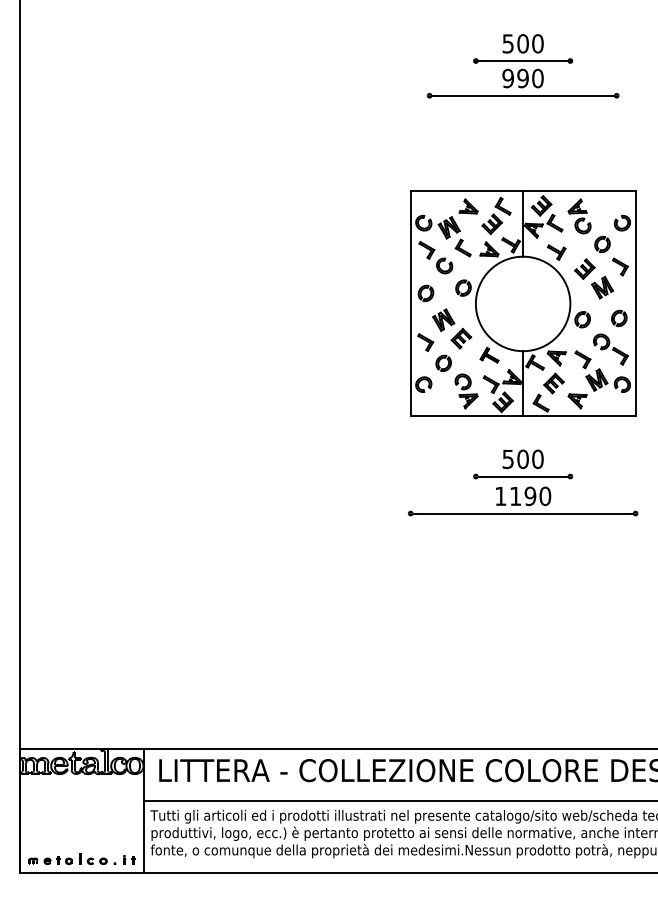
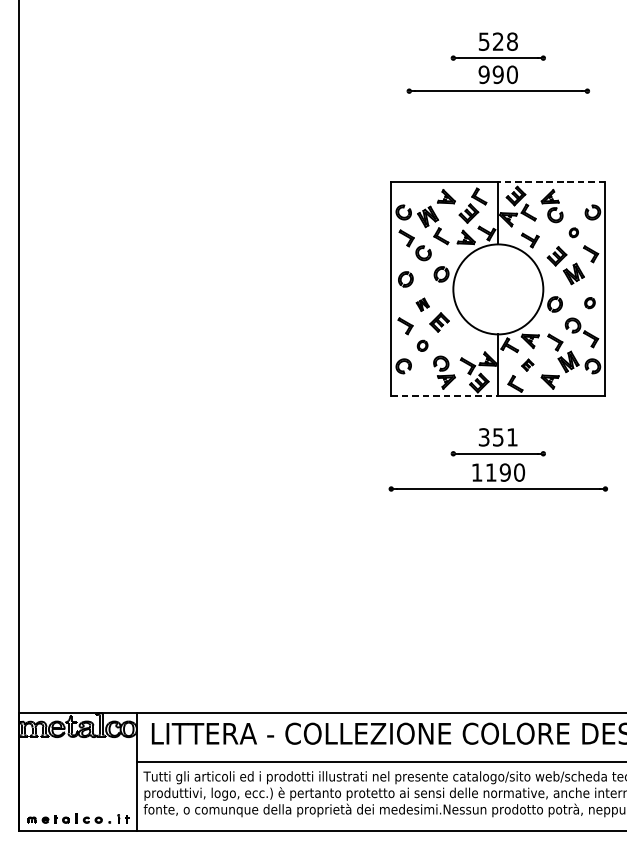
text: (530, 43) -> (505, 41), 500 -> 528
line: (578, 191) -> (551, 182), solid -> dashed
part: (602, 244) -> (573, 232), size x0.6
part: (619, 317) -> (590, 302), size x0.7
part: (443, 319) -> (422, 304), size x0.6
part: (489, 355) -> (466, 338), removed
part: (443, 362) -> (422, 345), size x0.7
part: (553, 383) -> (527, 365), size x0.6
line: (467, 416) -> (445, 396), solid -> dashed
text: (523, 459) -> (498, 437), 500 -> 351

